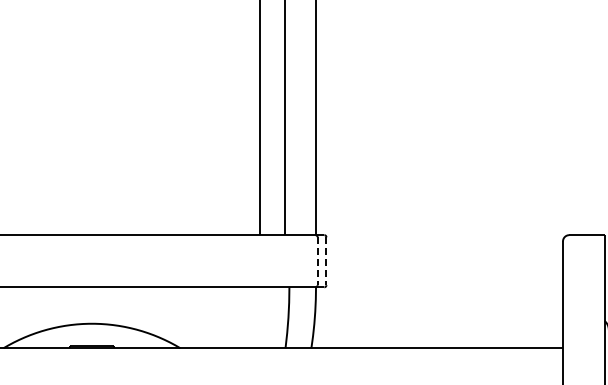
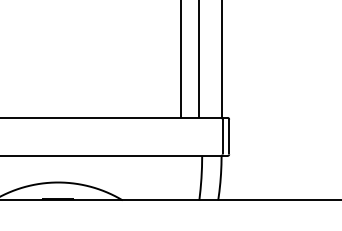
line: (317, 261) -> (222, 137), dashed -> solid
line: (326, 261) -> (229, 137), dashed -> solid

